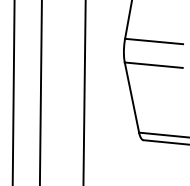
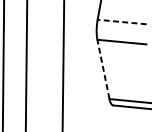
line: (153, 41) -> (121, 22), solid -> dashed
line: (131, 97) -> (103, 69), solid -> dashed

